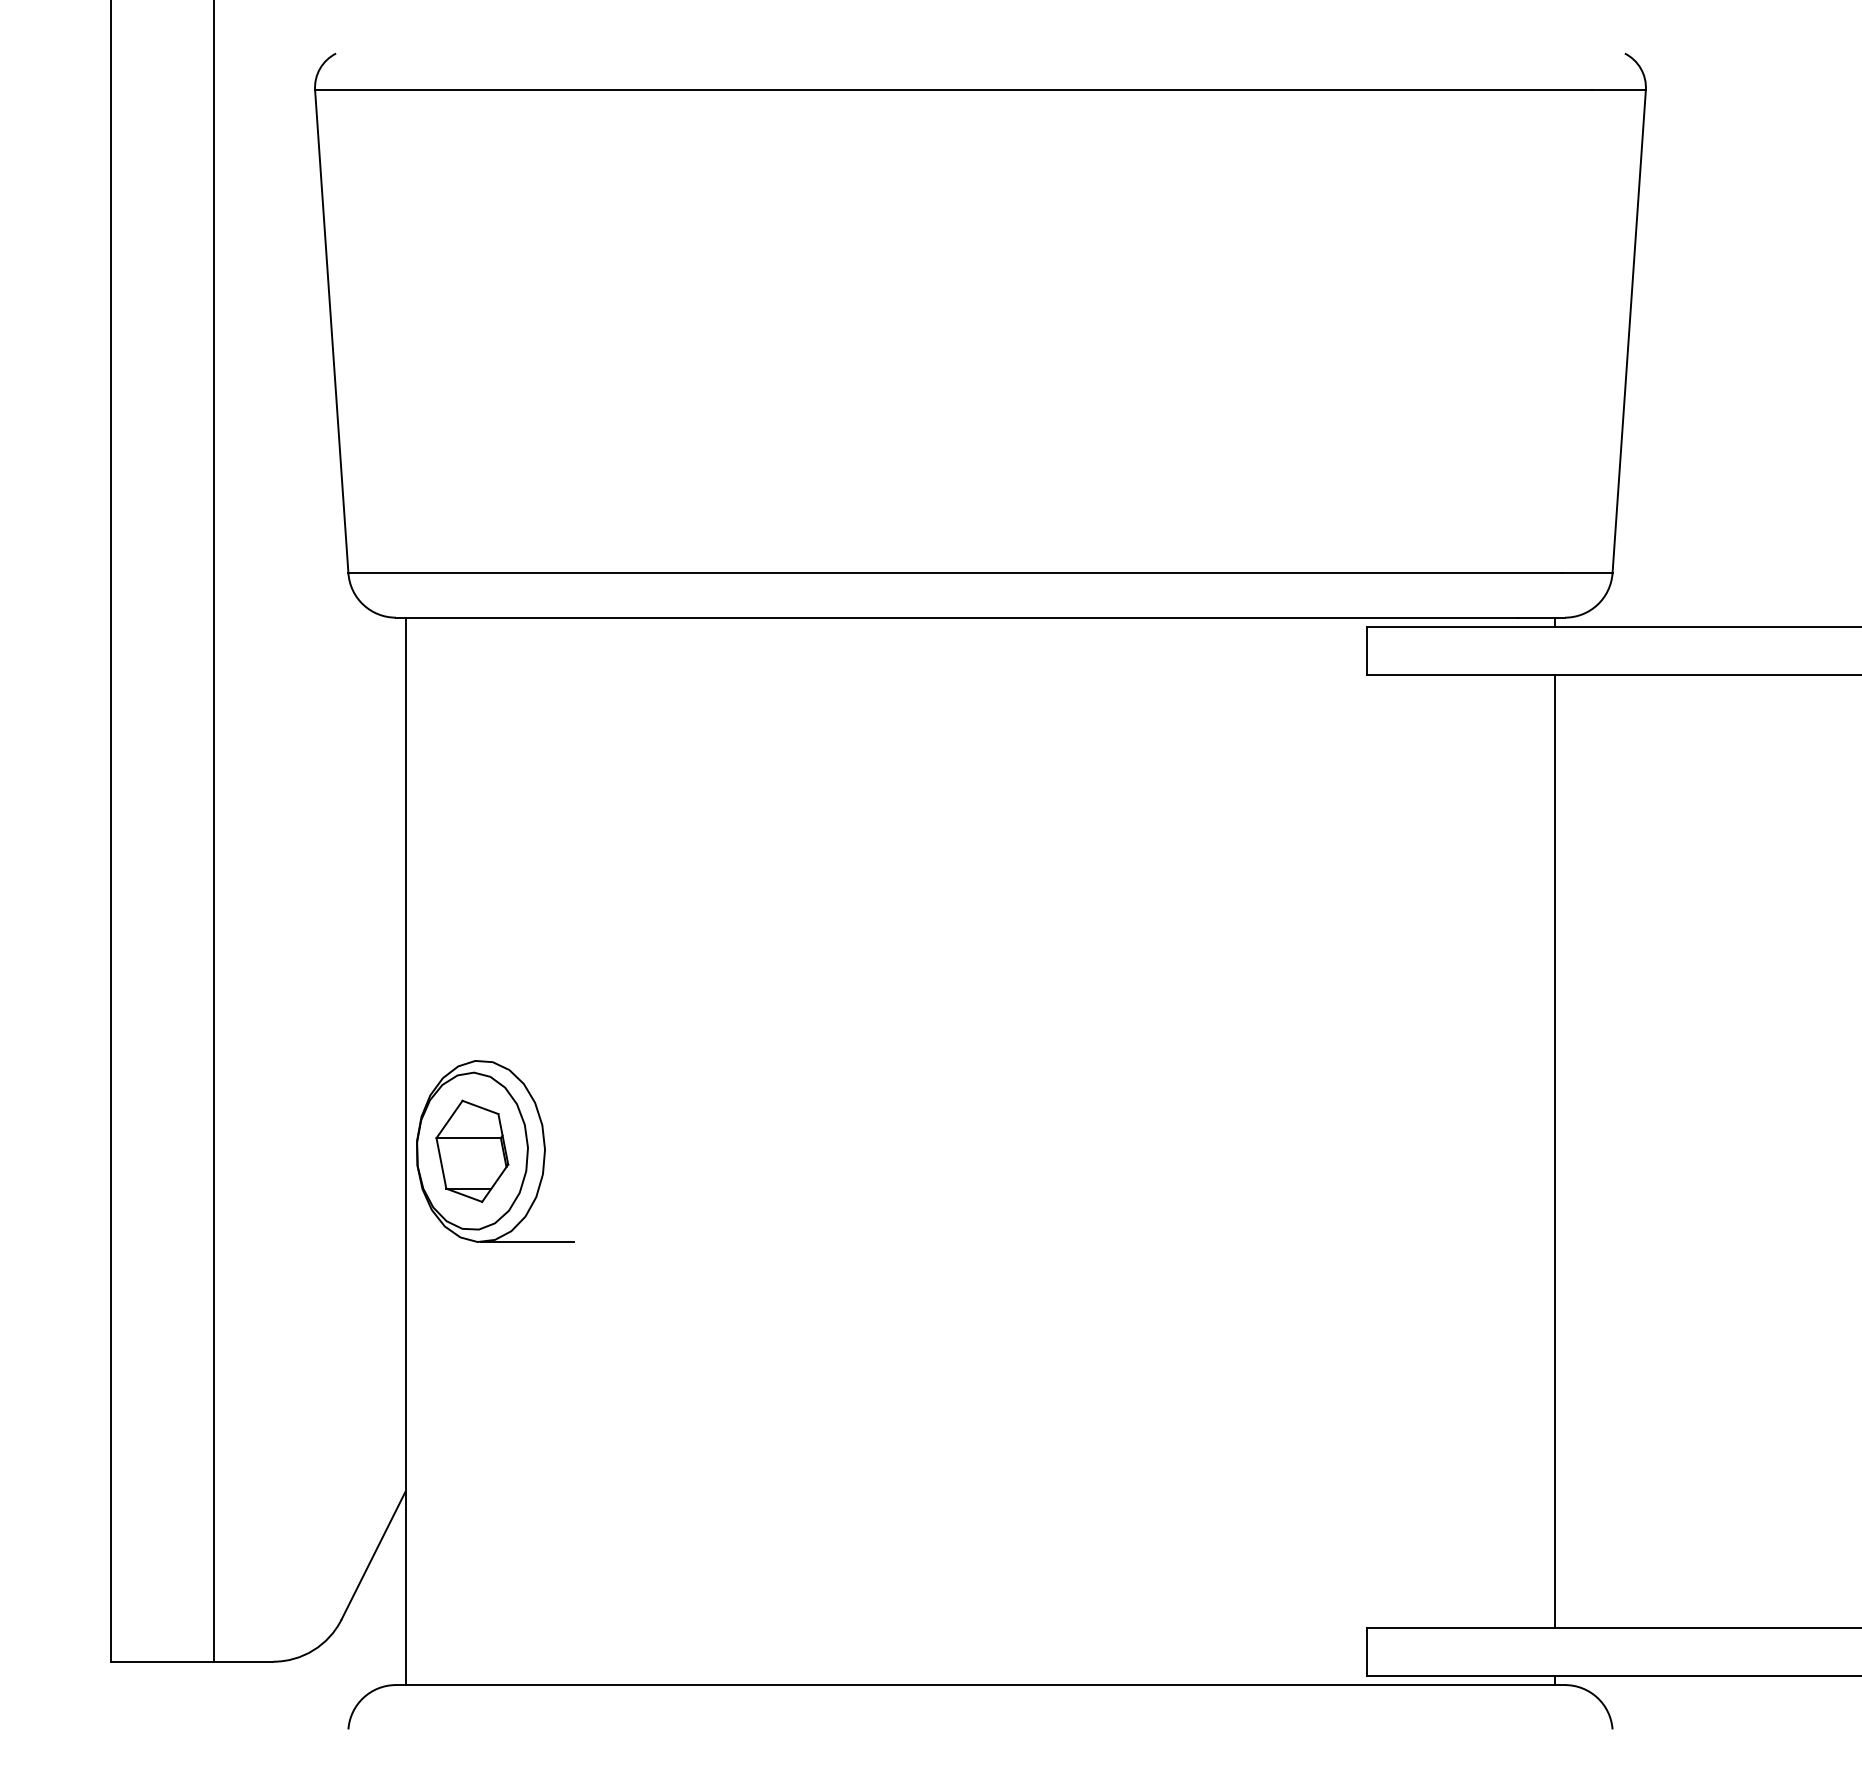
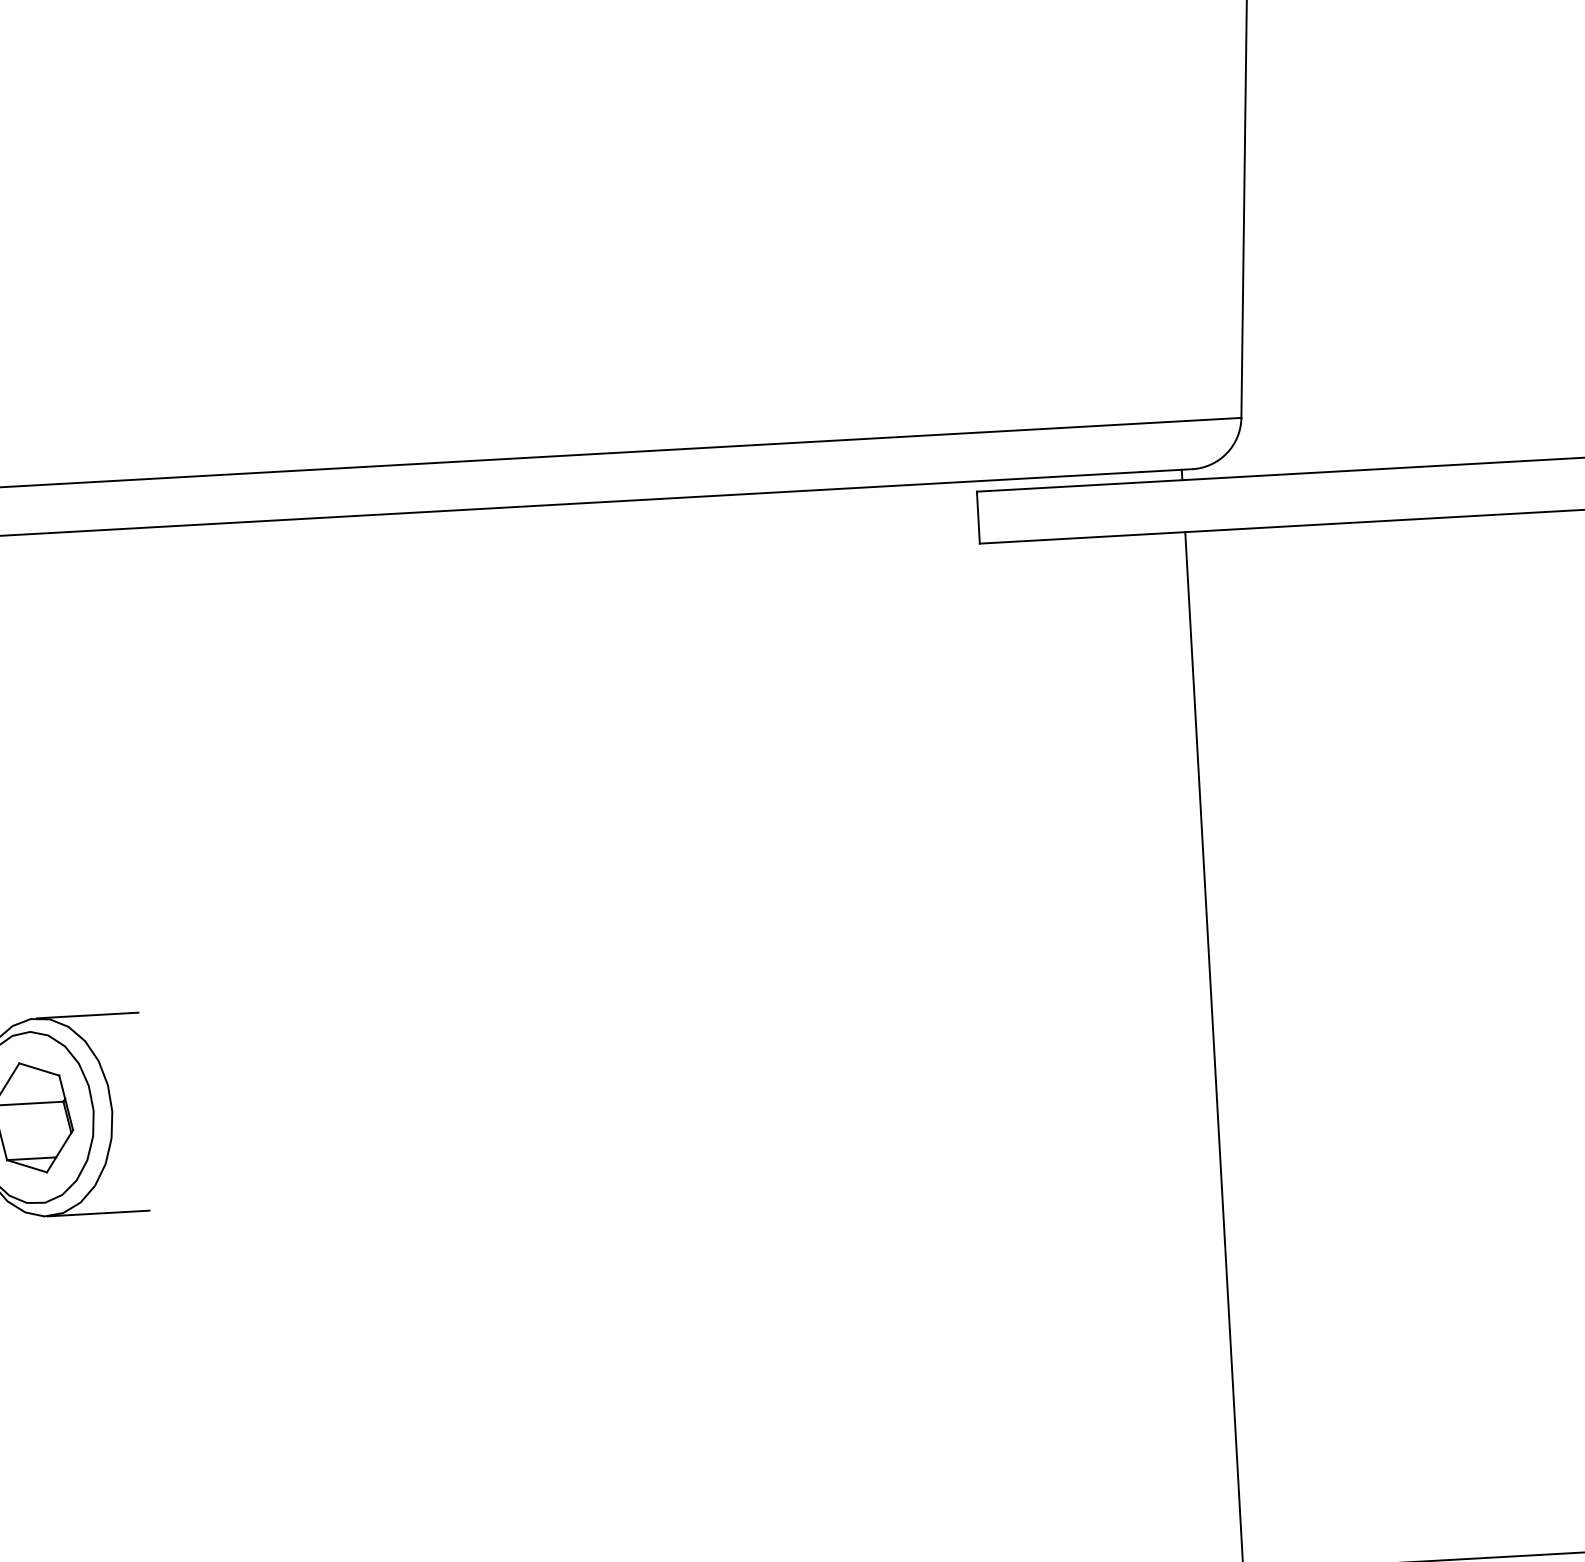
line: (526, 1060) -> (86, 1015), added

